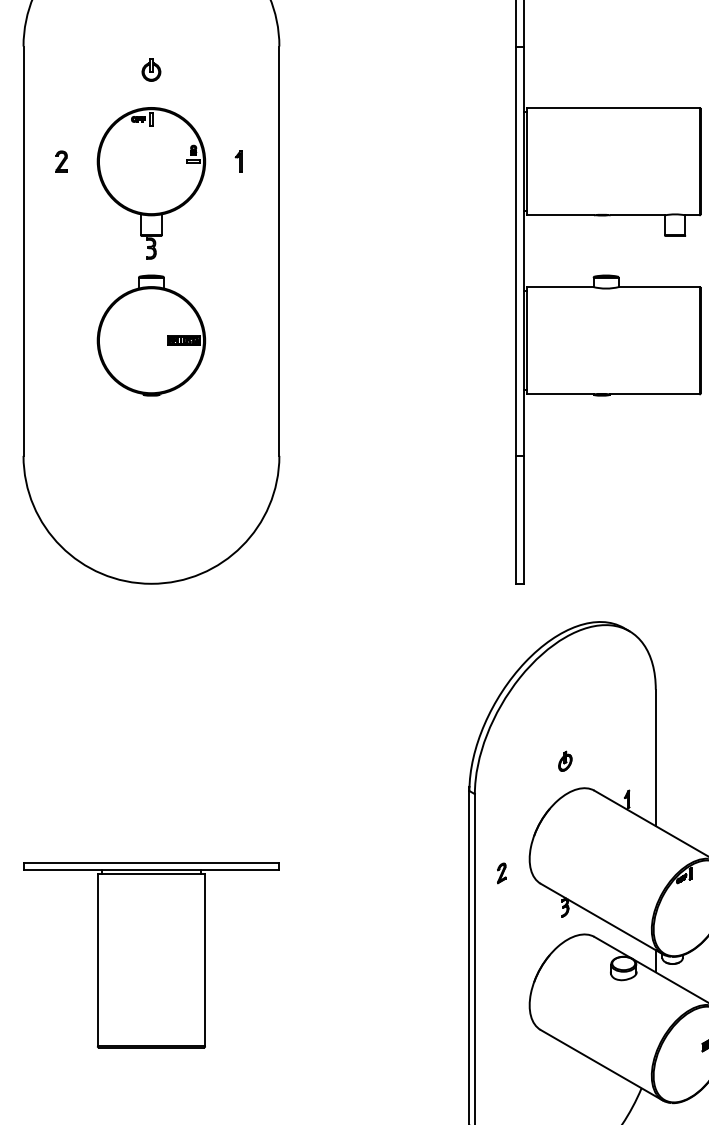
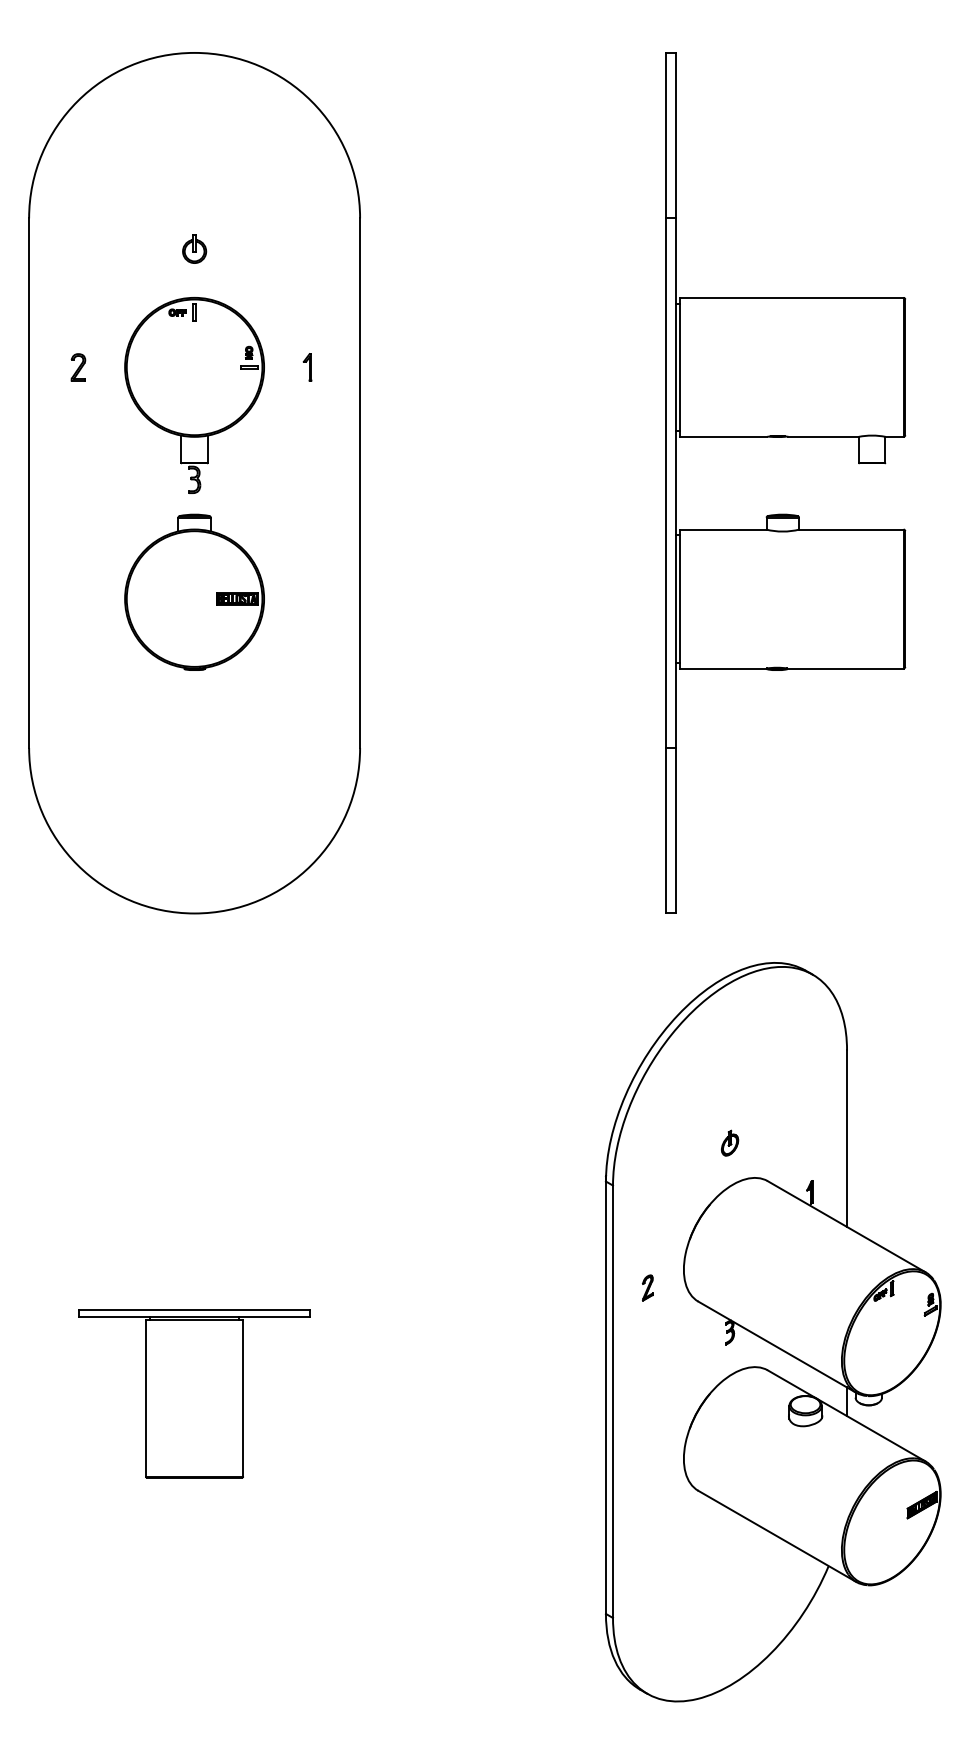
part: (151, 954) -> (194, 1393), size x0.7

